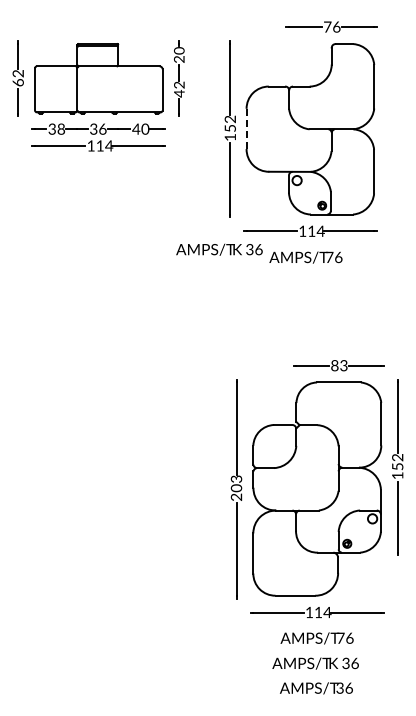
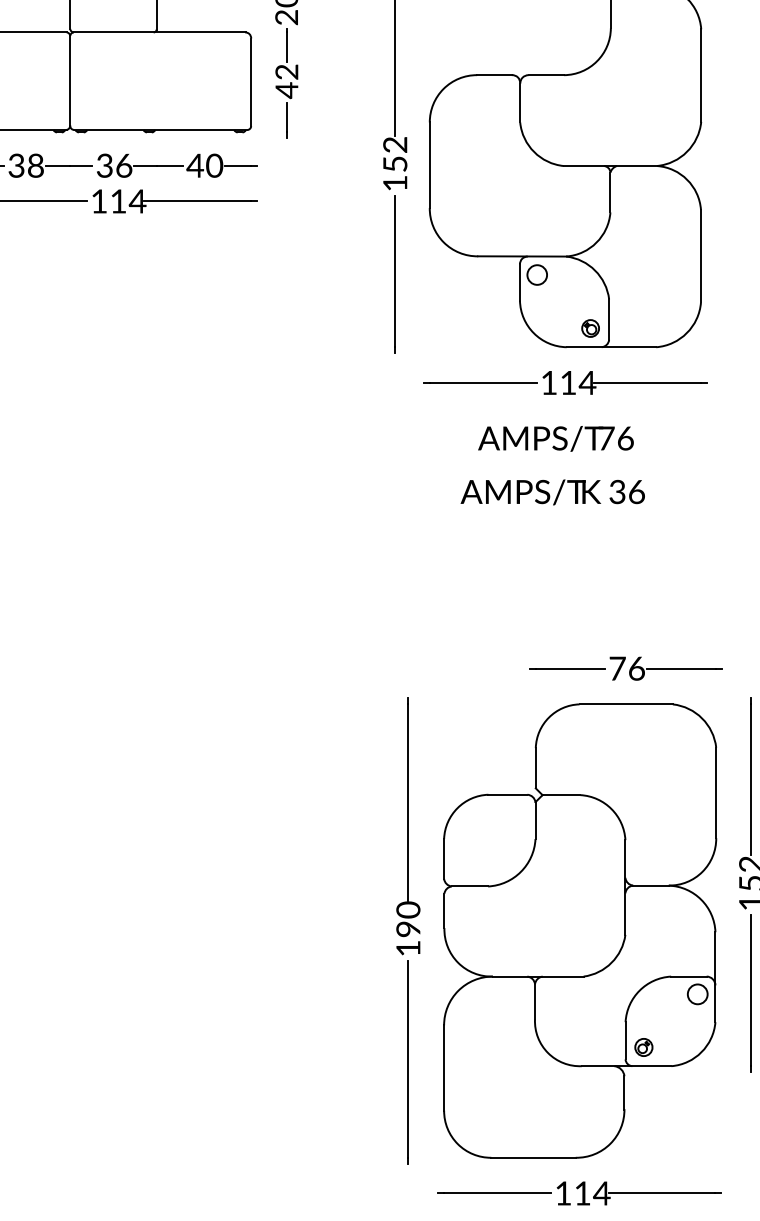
line: (246, 128) -> (429, 164), dashed -> solid
text: (219, 249) -> (552, 491), moved
text: (339, 365) -> (627, 668), 83 -> 76
text: (236, 487) -> (408, 927), 203 -> 190

